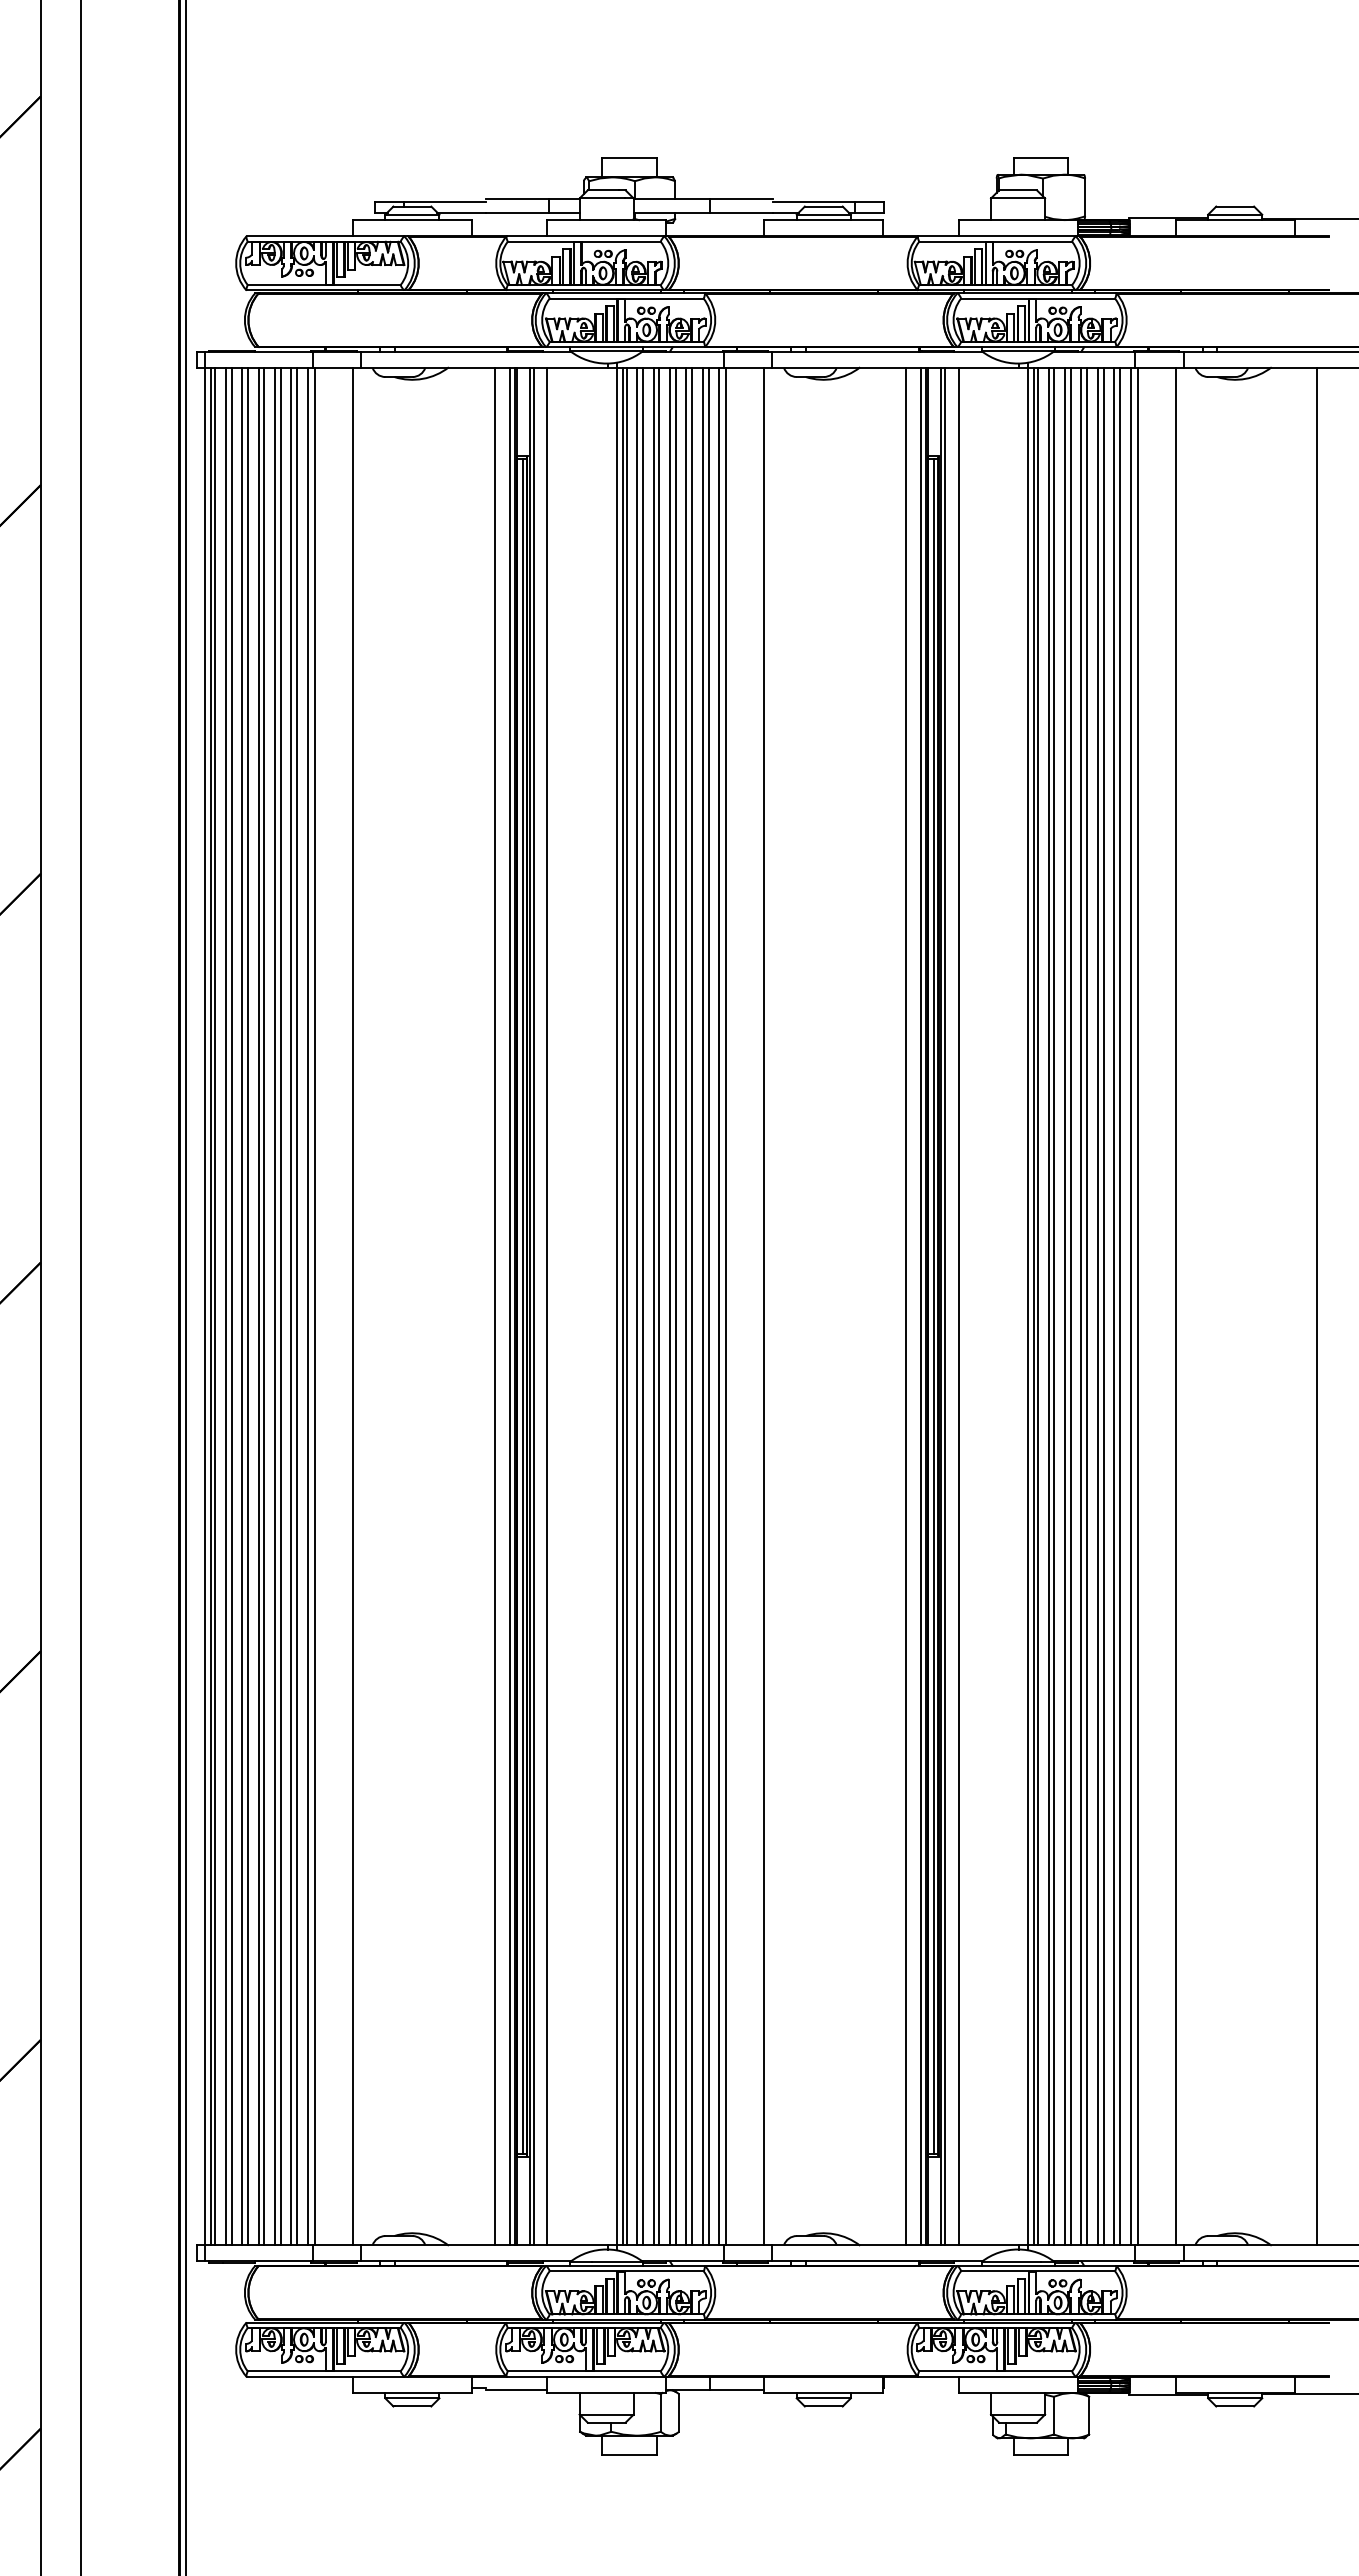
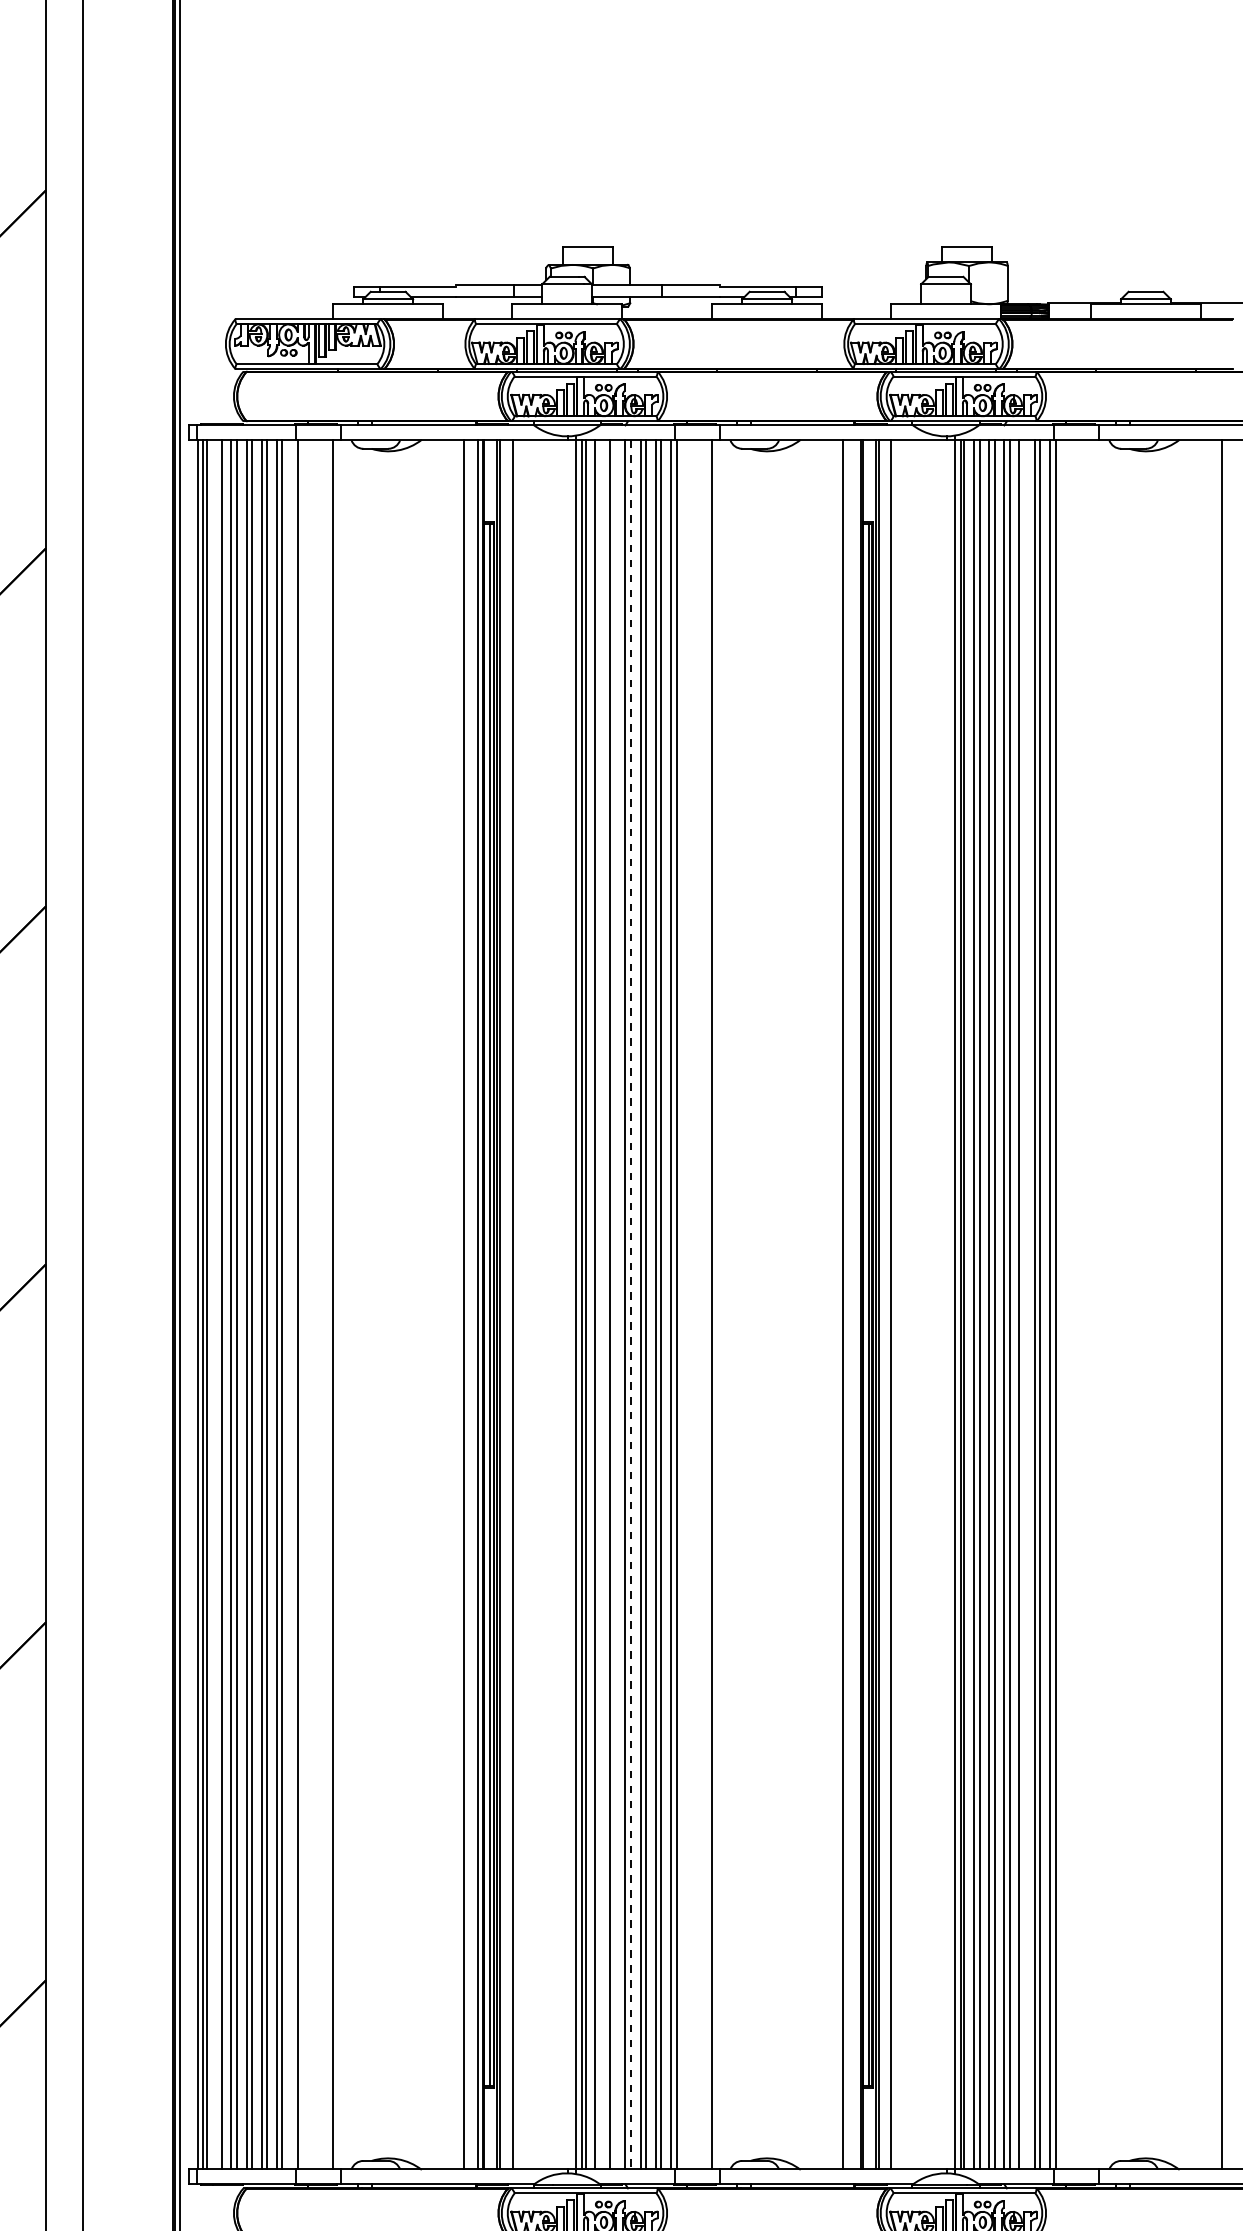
line: (225, 1306) -> (216, 1304), removed
line: (307, 1306) -> (291, 1304), removed
line: (643, 1306) -> (601, 1304), removed
line: (659, 1306) -> (615, 1304), removed
line: (675, 1306) -> (630, 1304), solid -> dashed
line: (920, 1306) -> (856, 1304), removed
line: (1103, 1306) -> (1024, 1304), removed
line: (1175, 1306) -> (1091, 1304), removed

